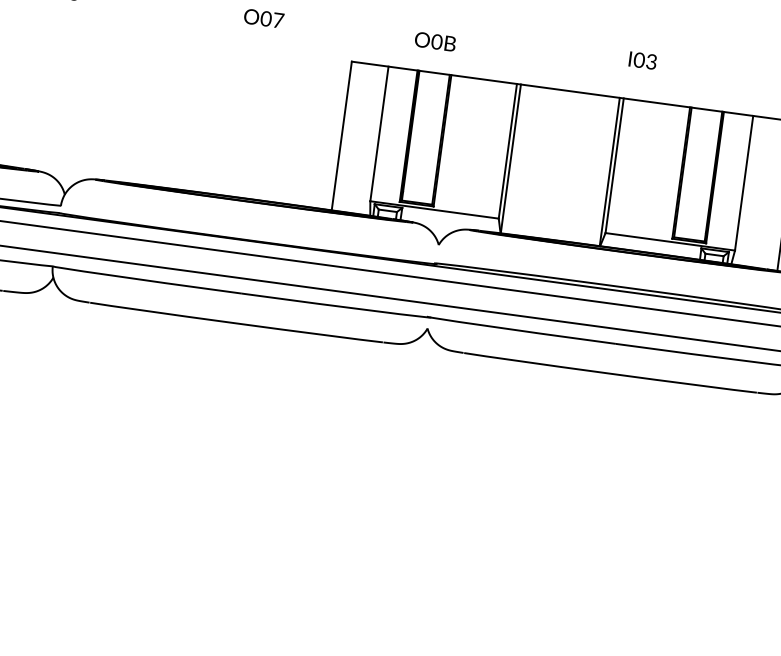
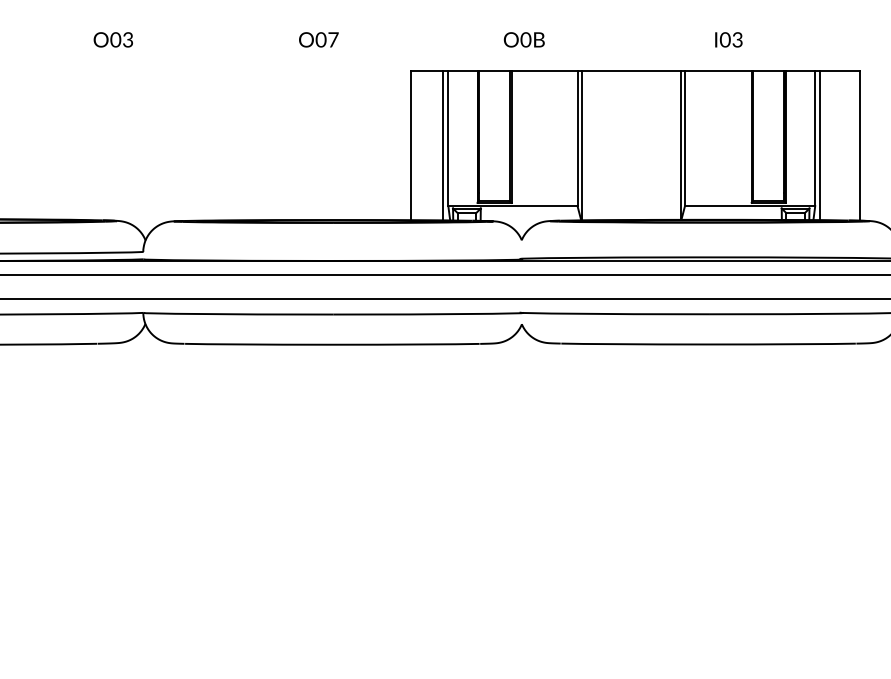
text: (434, 41) -> (523, 39), moved
text: (642, 60) -> (728, 39), moved
line: (373, 140) -> (443, 145), added
line: (748, 190) -> (820, 145), added

